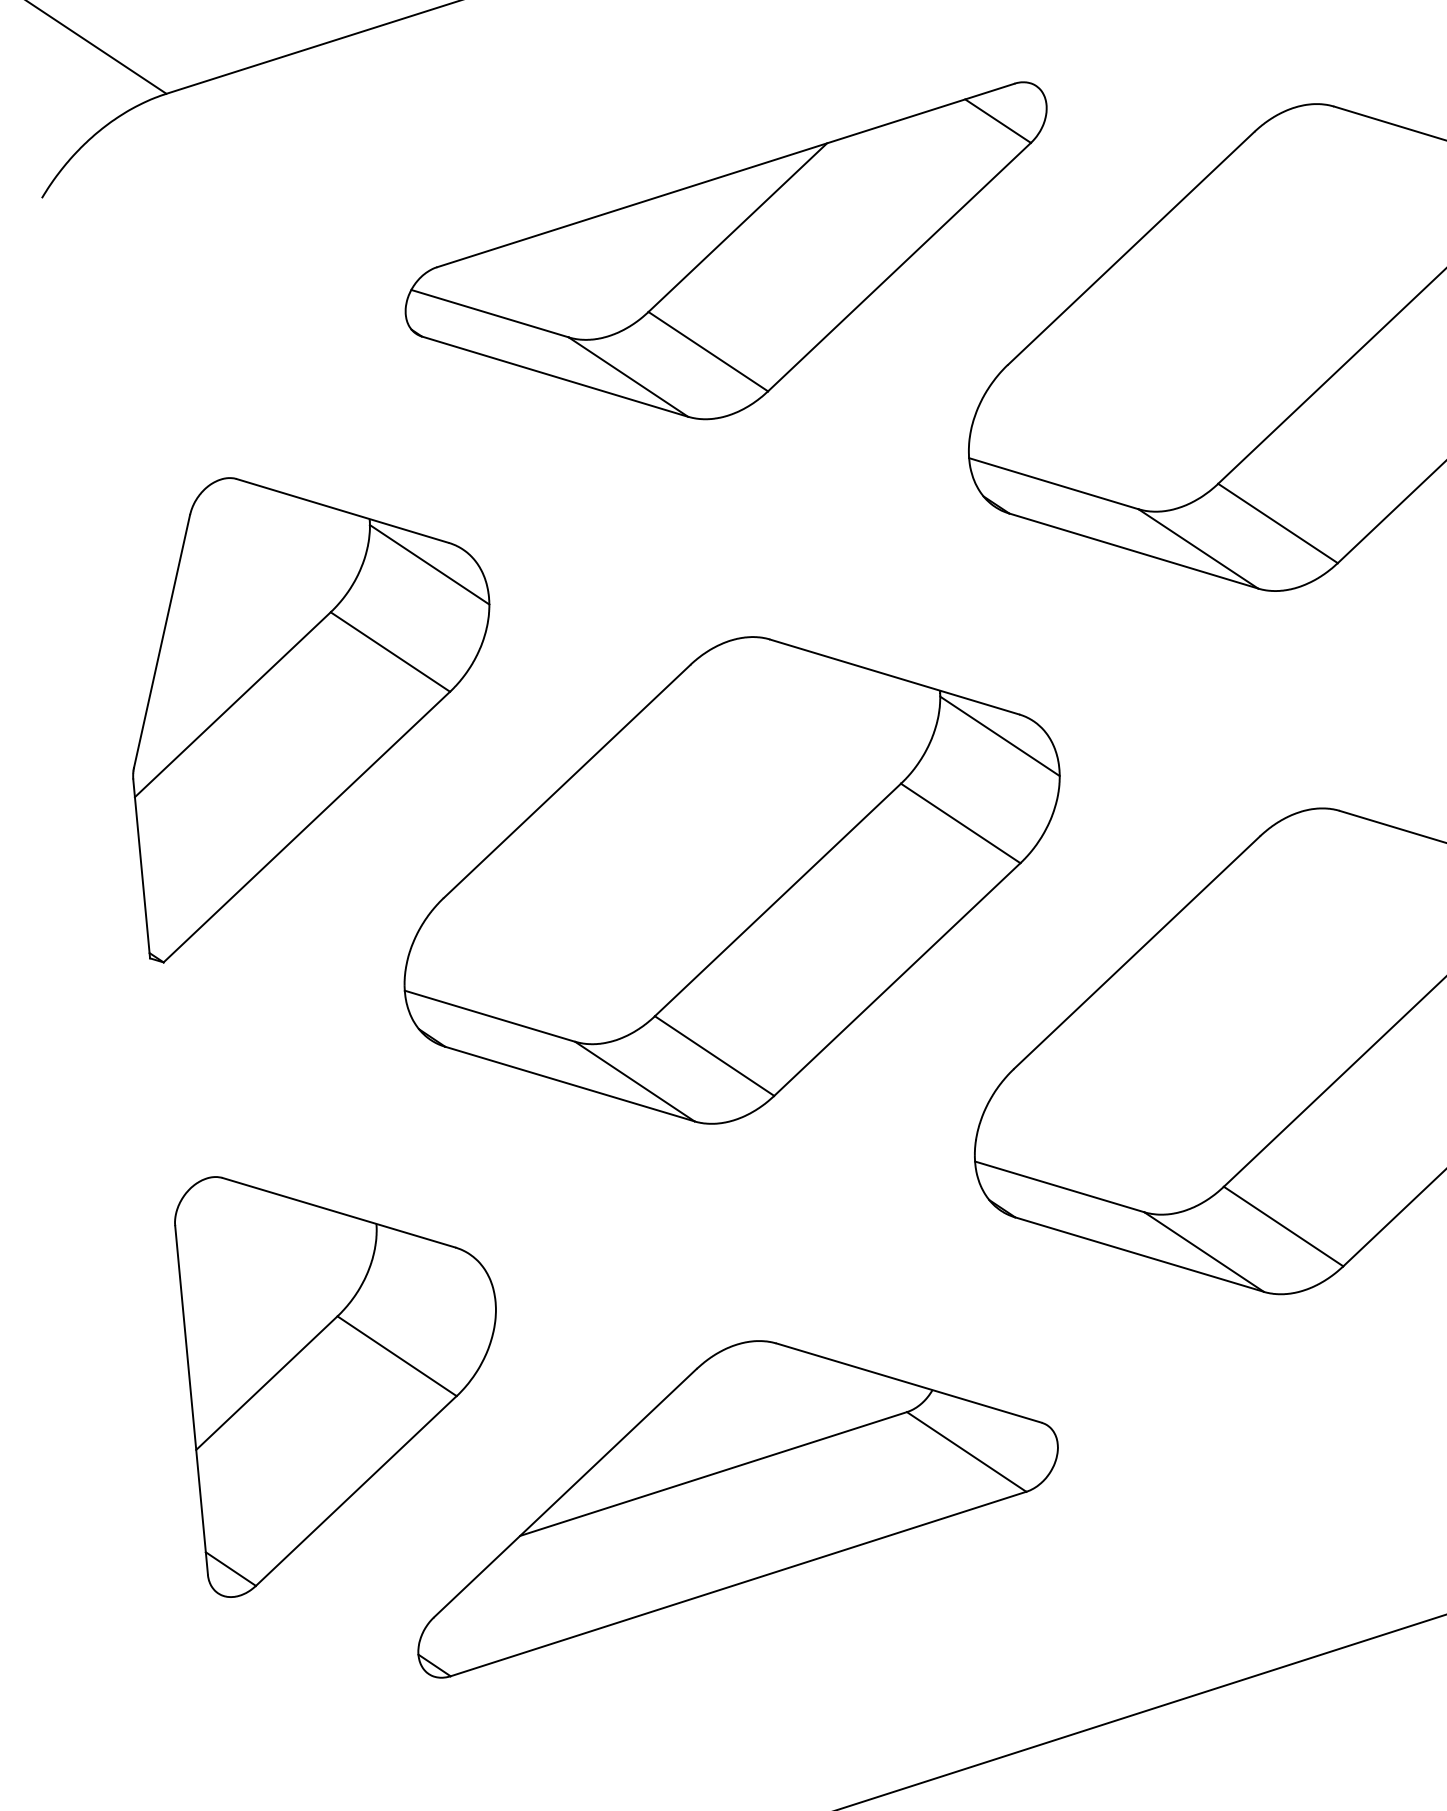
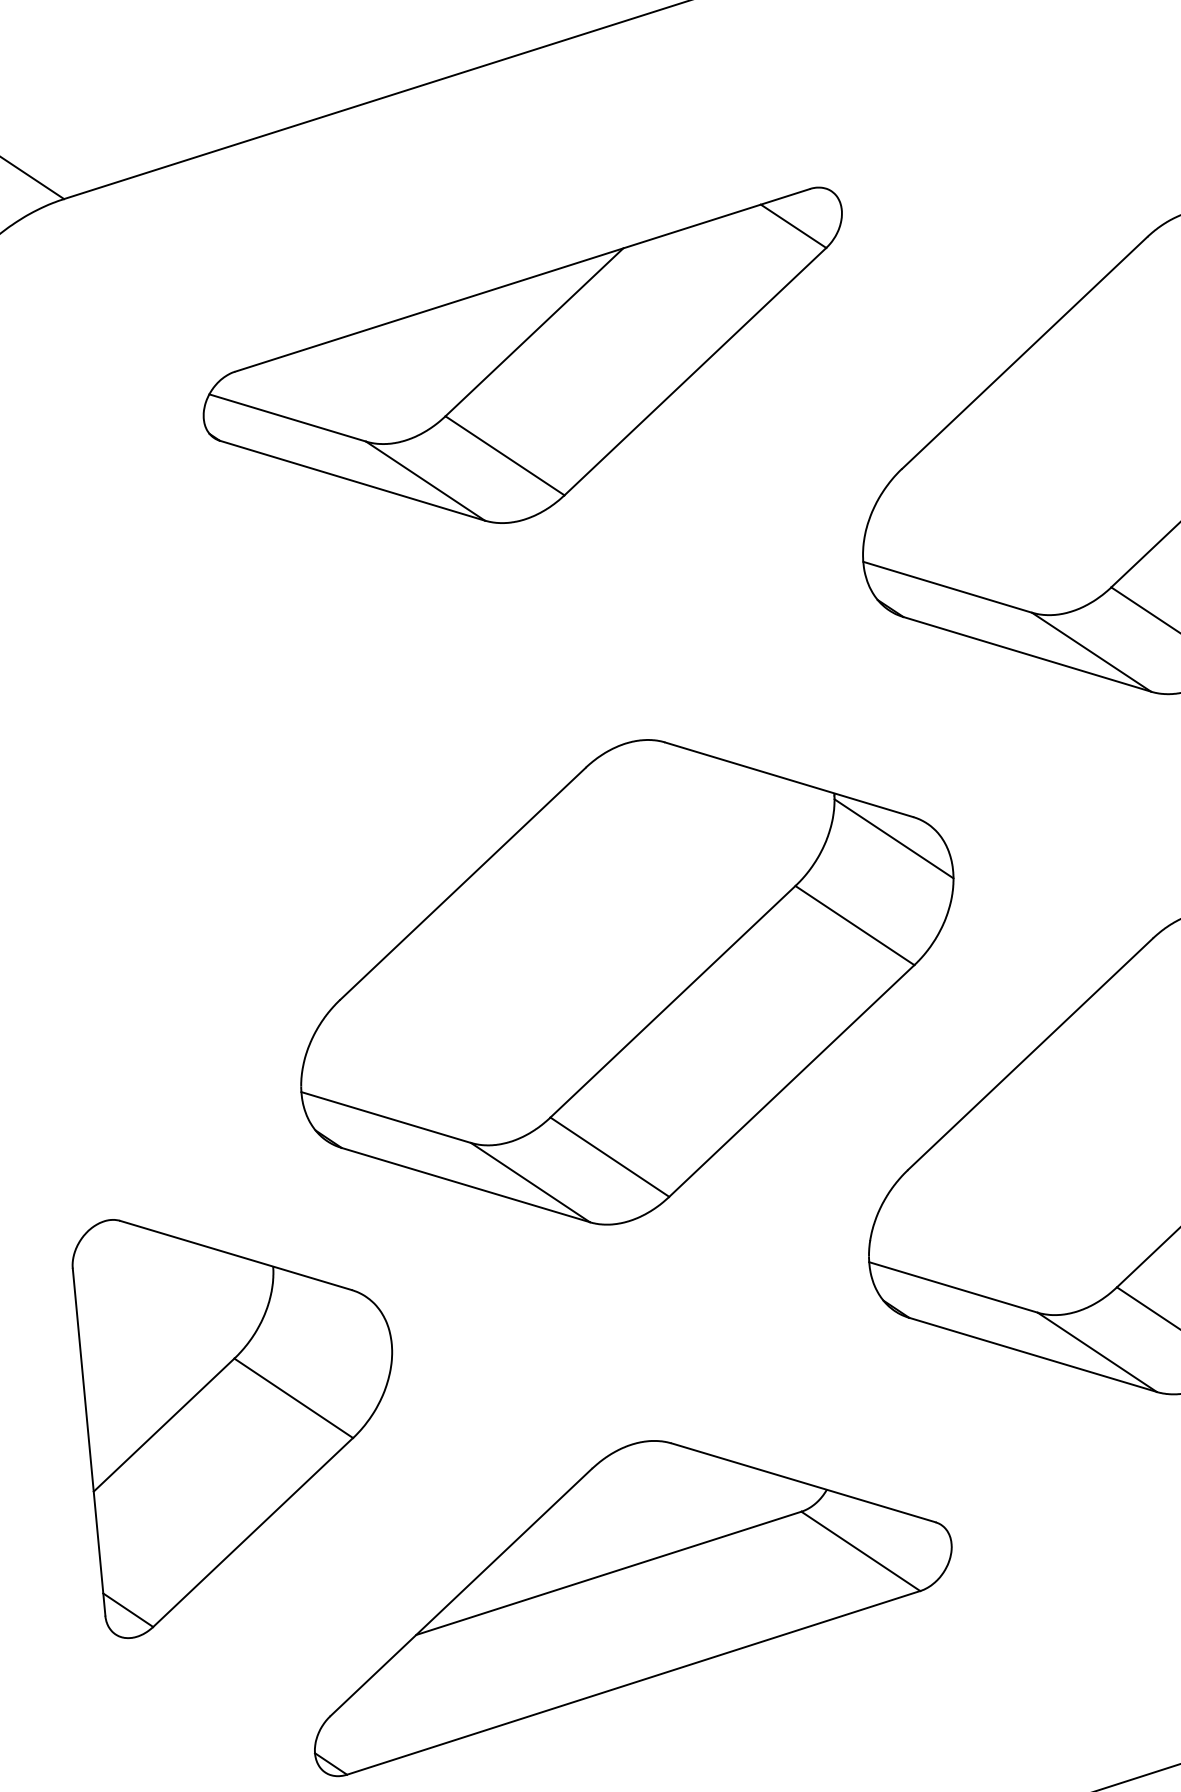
part: (725, 250) -> (522, 355), moved
part: (311, 720) -> (208, 823), removed
part: (335, 1386) -> (232, 1428), moved

